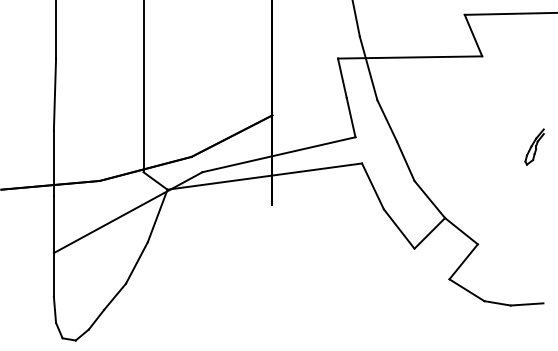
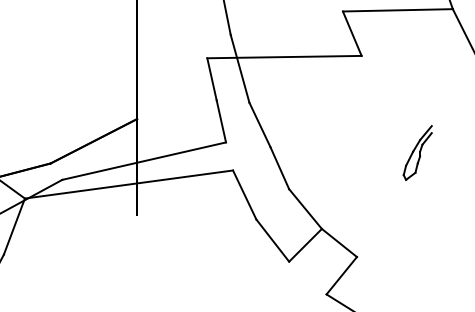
part: (534, 146) -> (417, 152), size x1.43

